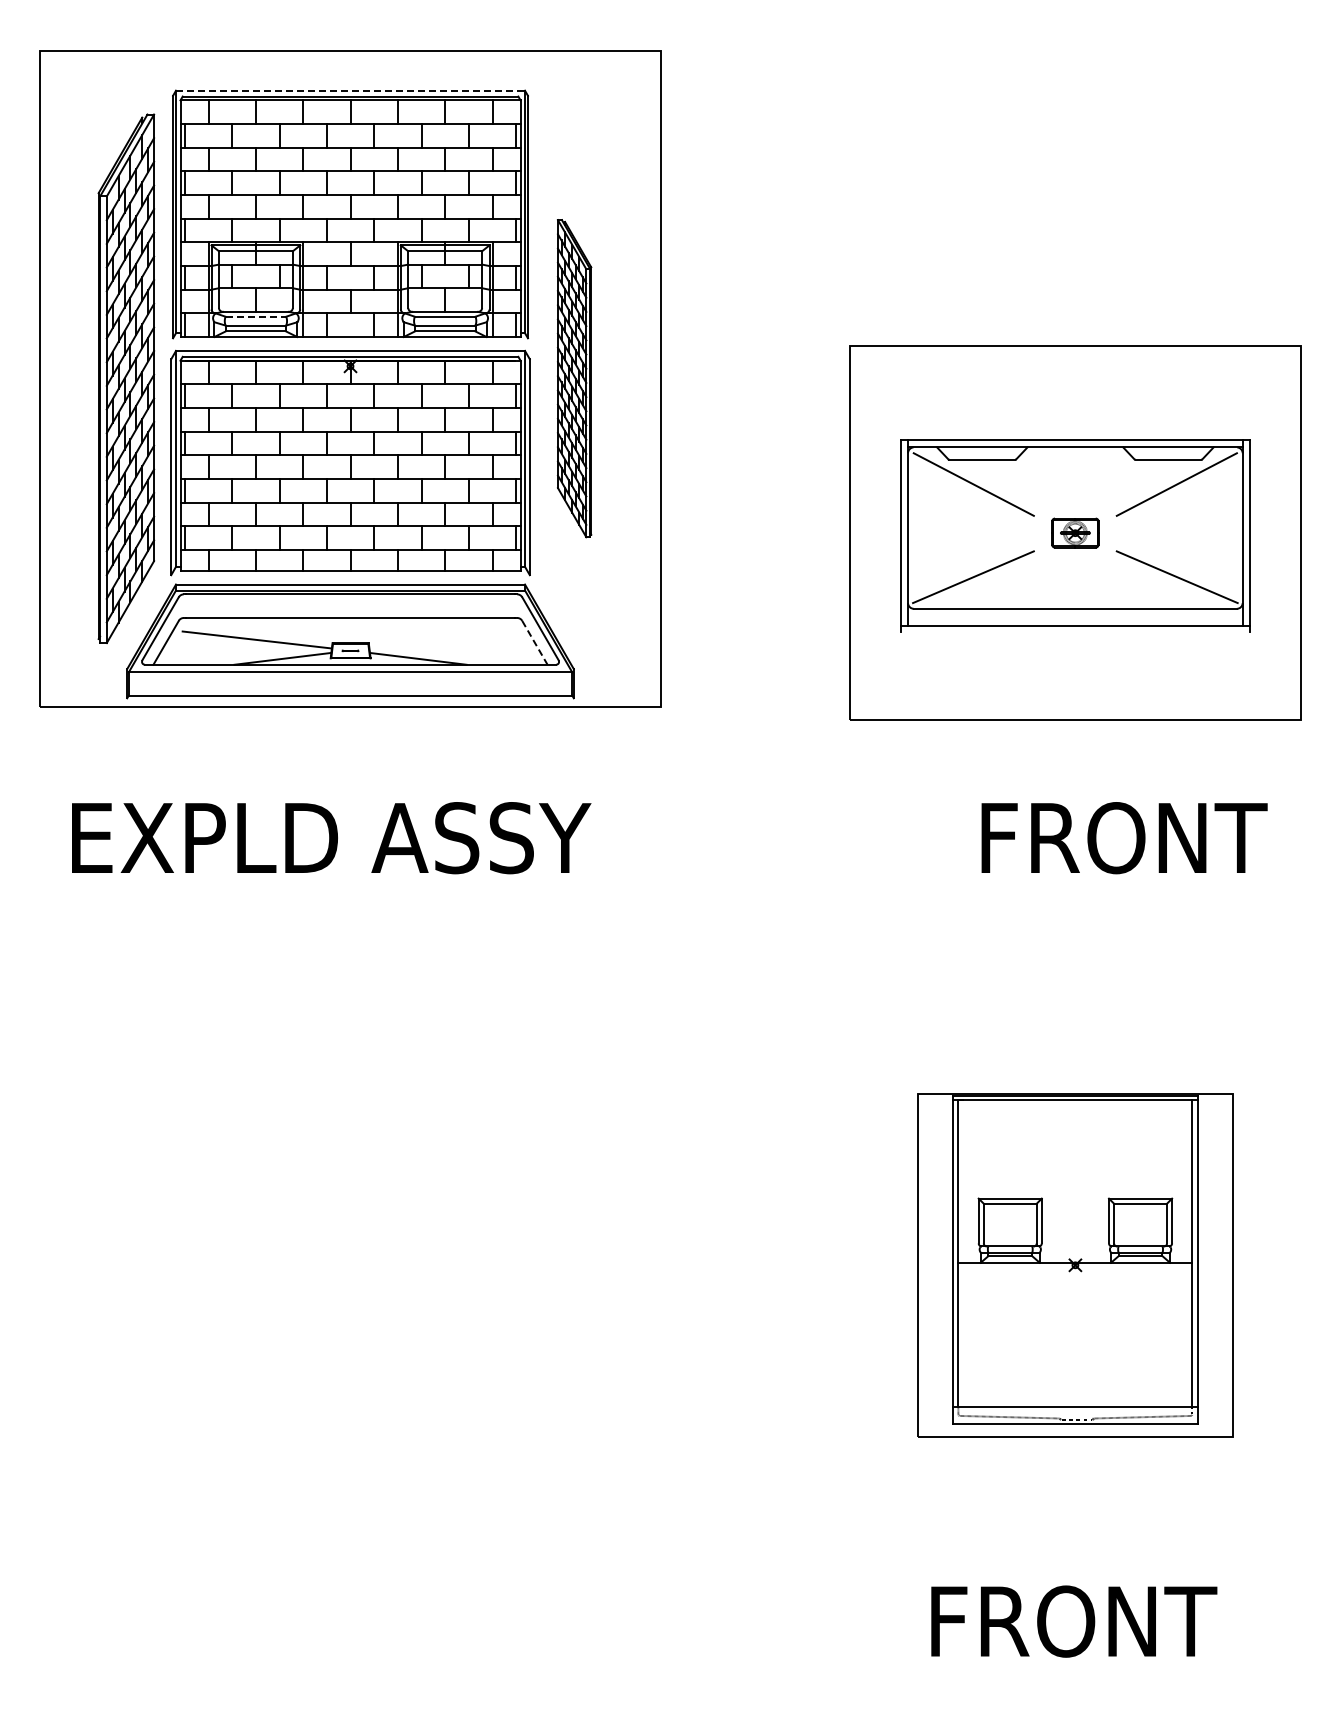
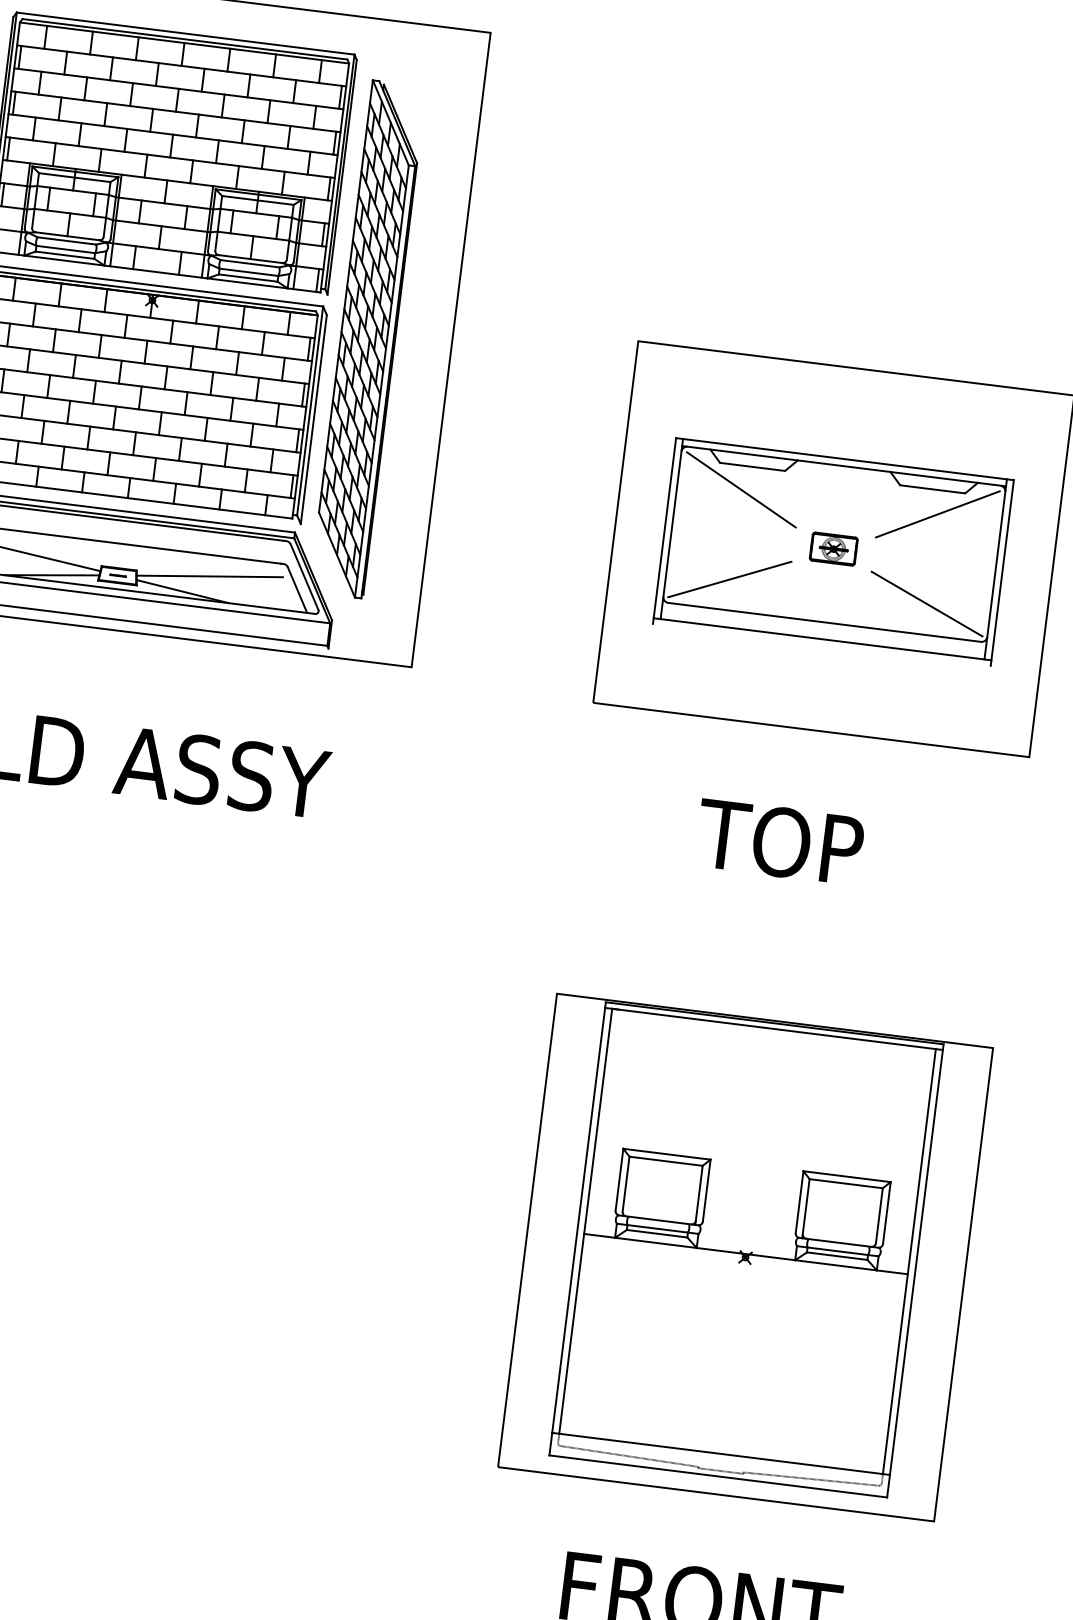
line: (351, 90) -> (186, 33), dashed -> solid
line: (256, 316) -> (67, 240), dashed -> solid
part: (574, 378) -> (367, 339), size x1.67
line: (444, 639) -> (210, 576), added
line: (535, 643) -> (298, 590), dashed -> solid
text: (1120, 838) -> (840, 850), FRONT -> TOP
part: (1075, 1265) -> (745, 1257), size x1.43

